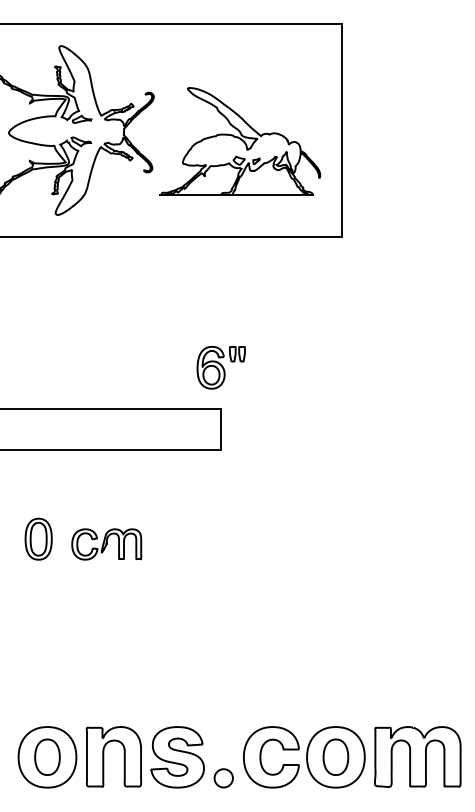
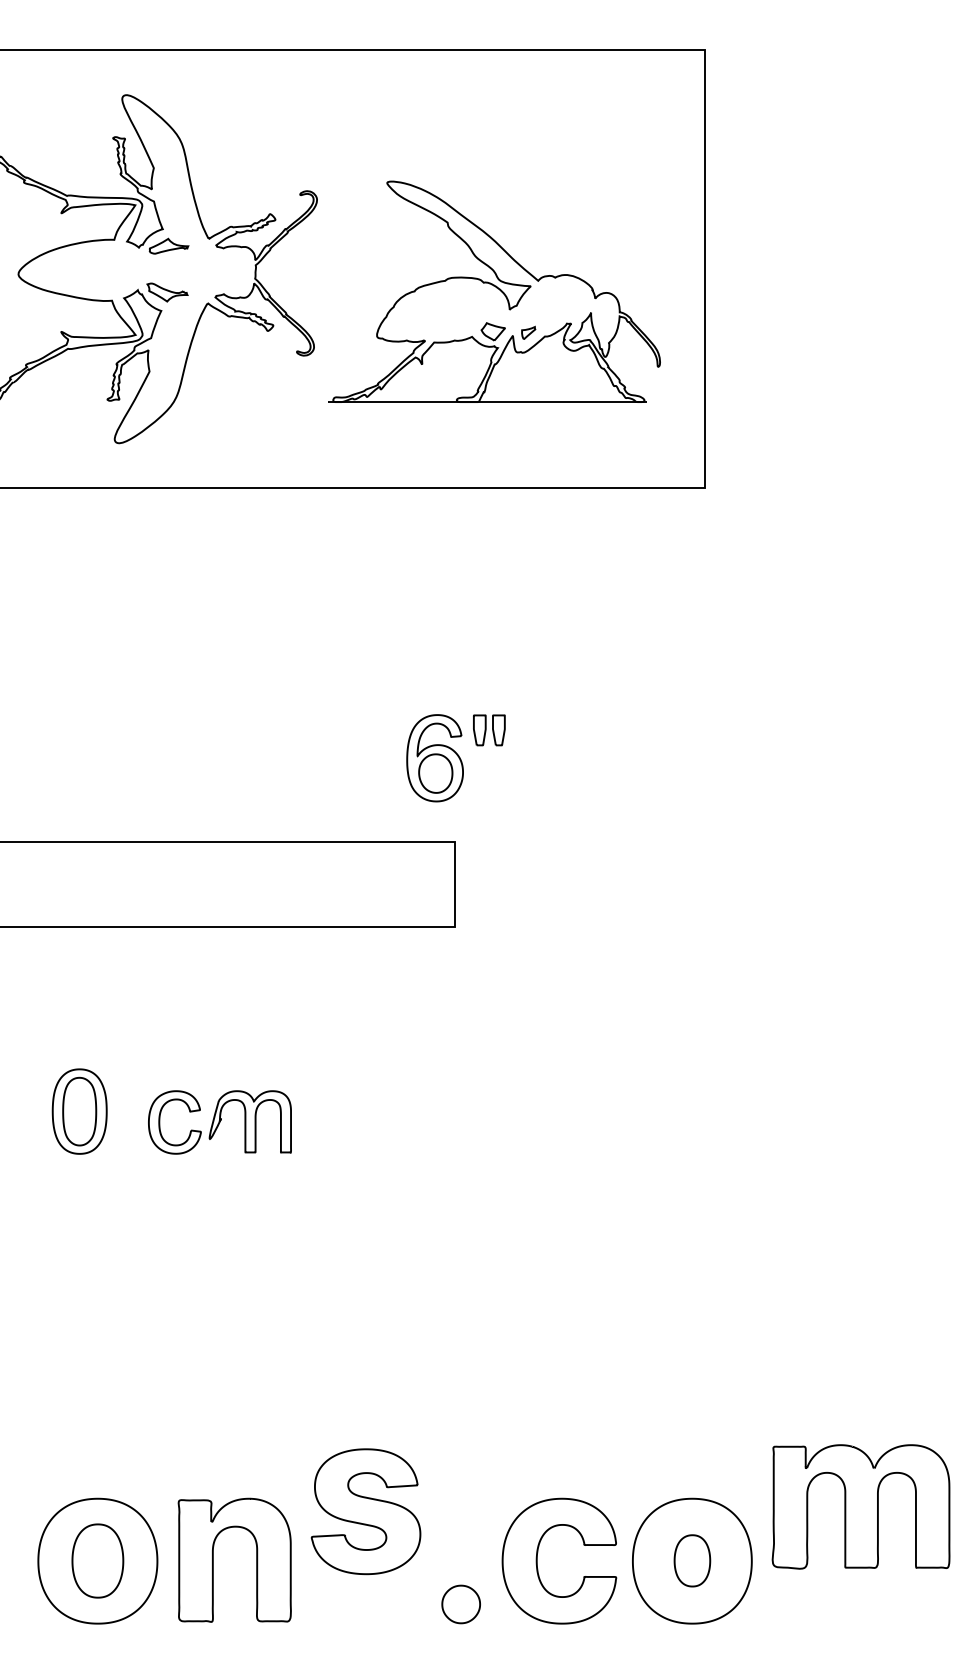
part: (335, 756) -> (691, 1559), size x0.7
part: (417, 756) -> (860, 1505), moved
part: (177, 757) -> (365, 1512), moved

